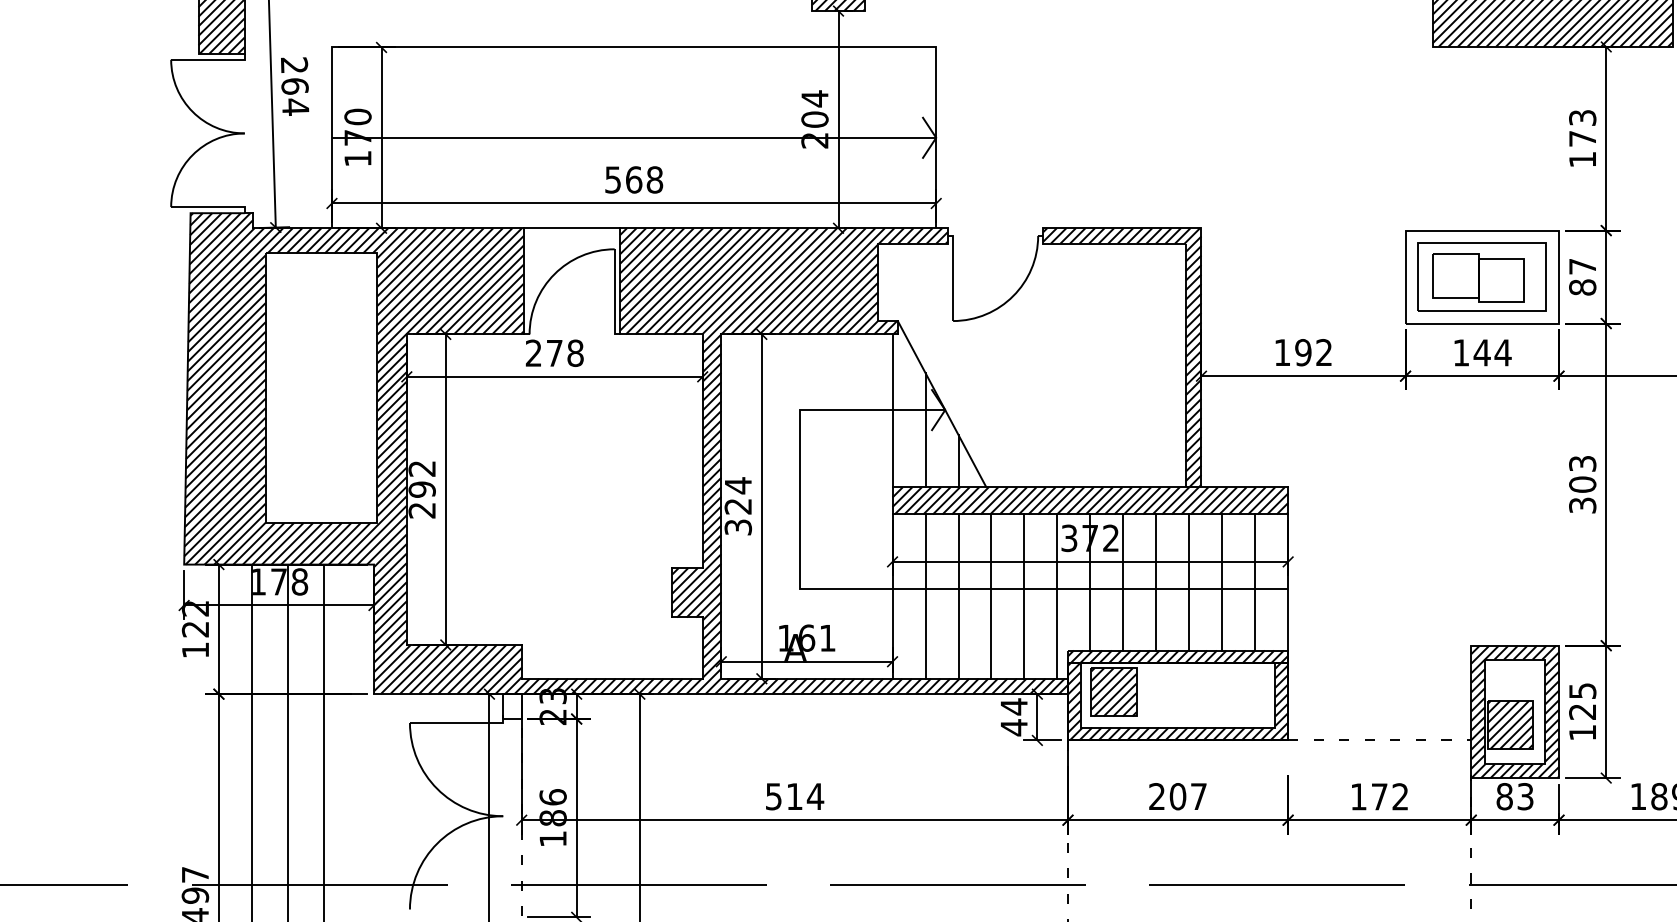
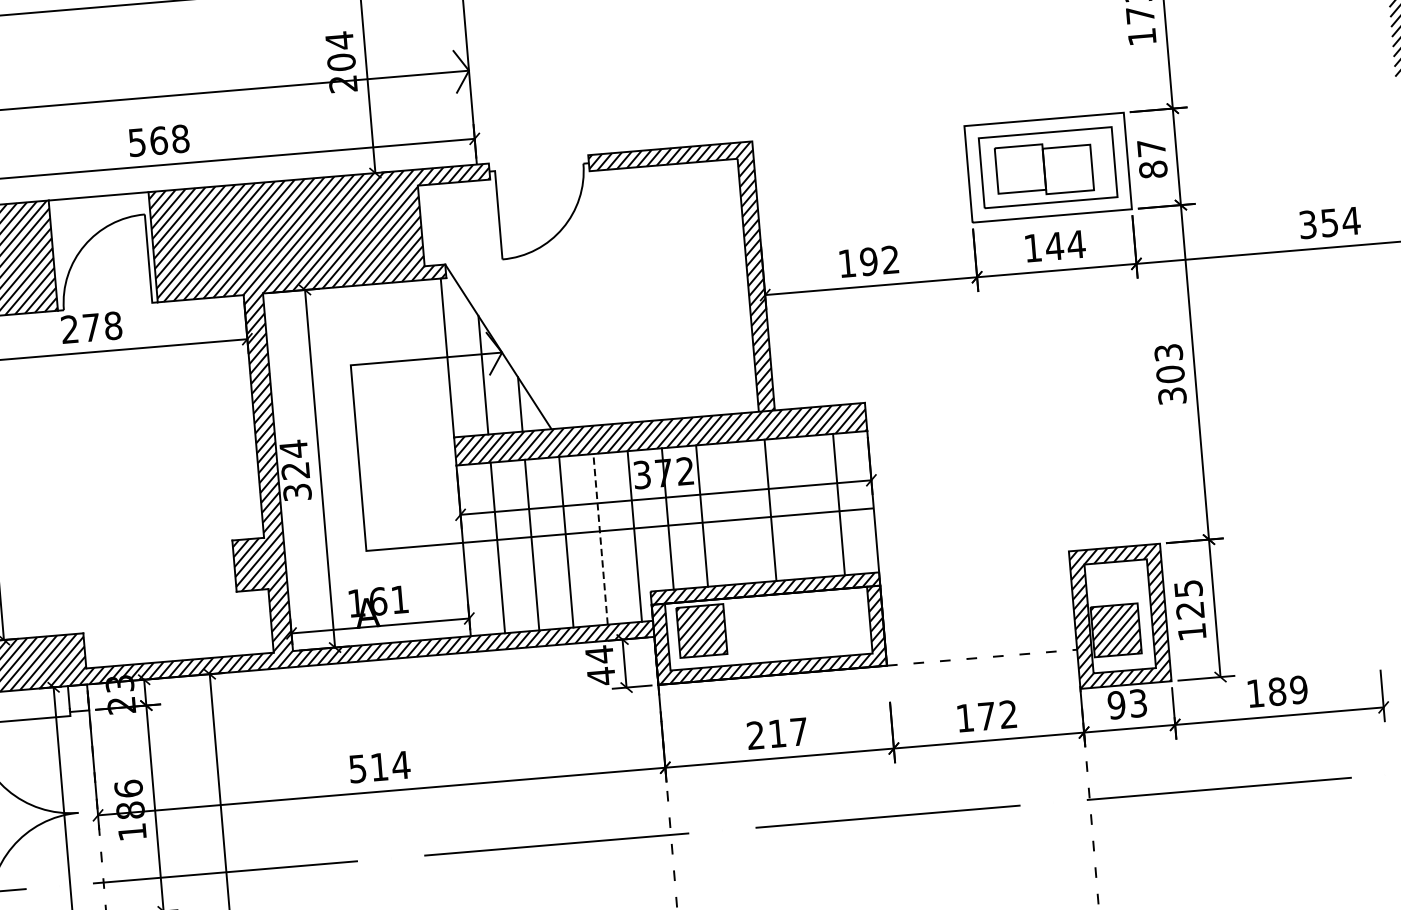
line: (1156, 582) -> (736, 513), removed
line: (1222, 582) -> (805, 507), removed
line: (1024, 596) -> (600, 539), solid -> dashed
text: (1177, 796) -> (776, 733), 207 -> 217
text: (1504, 796) -> (1116, 705), 83 -> 93

